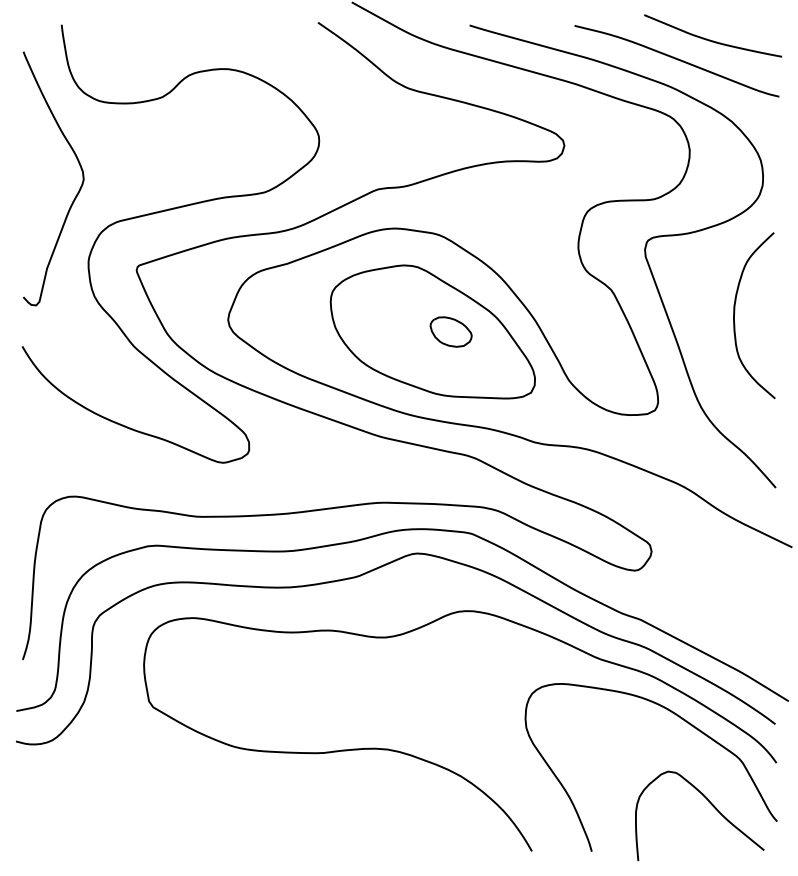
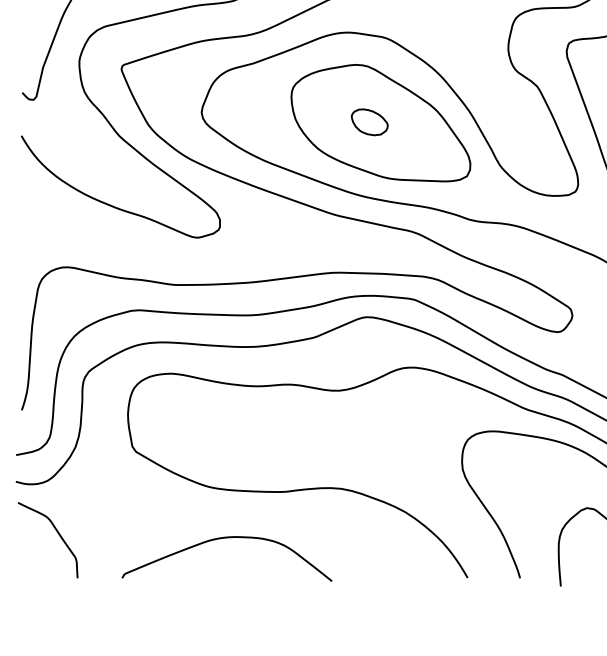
part: (450, 331) -> (369, 121), moved
curve: (63, 800) -> (57, 533), added
curve: (255, 806) -> (225, 538), added

